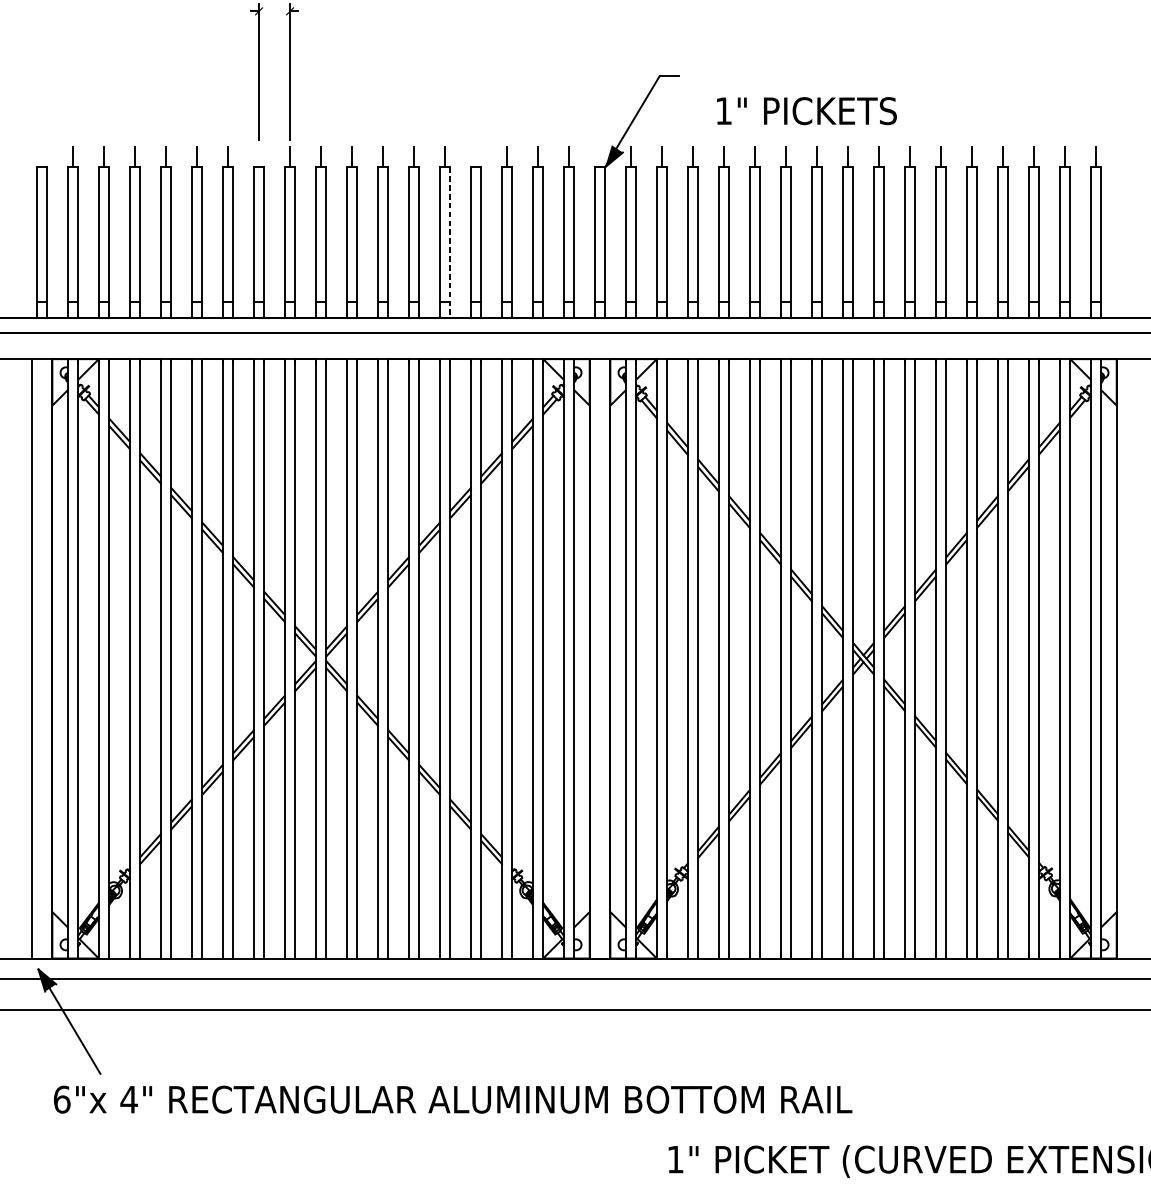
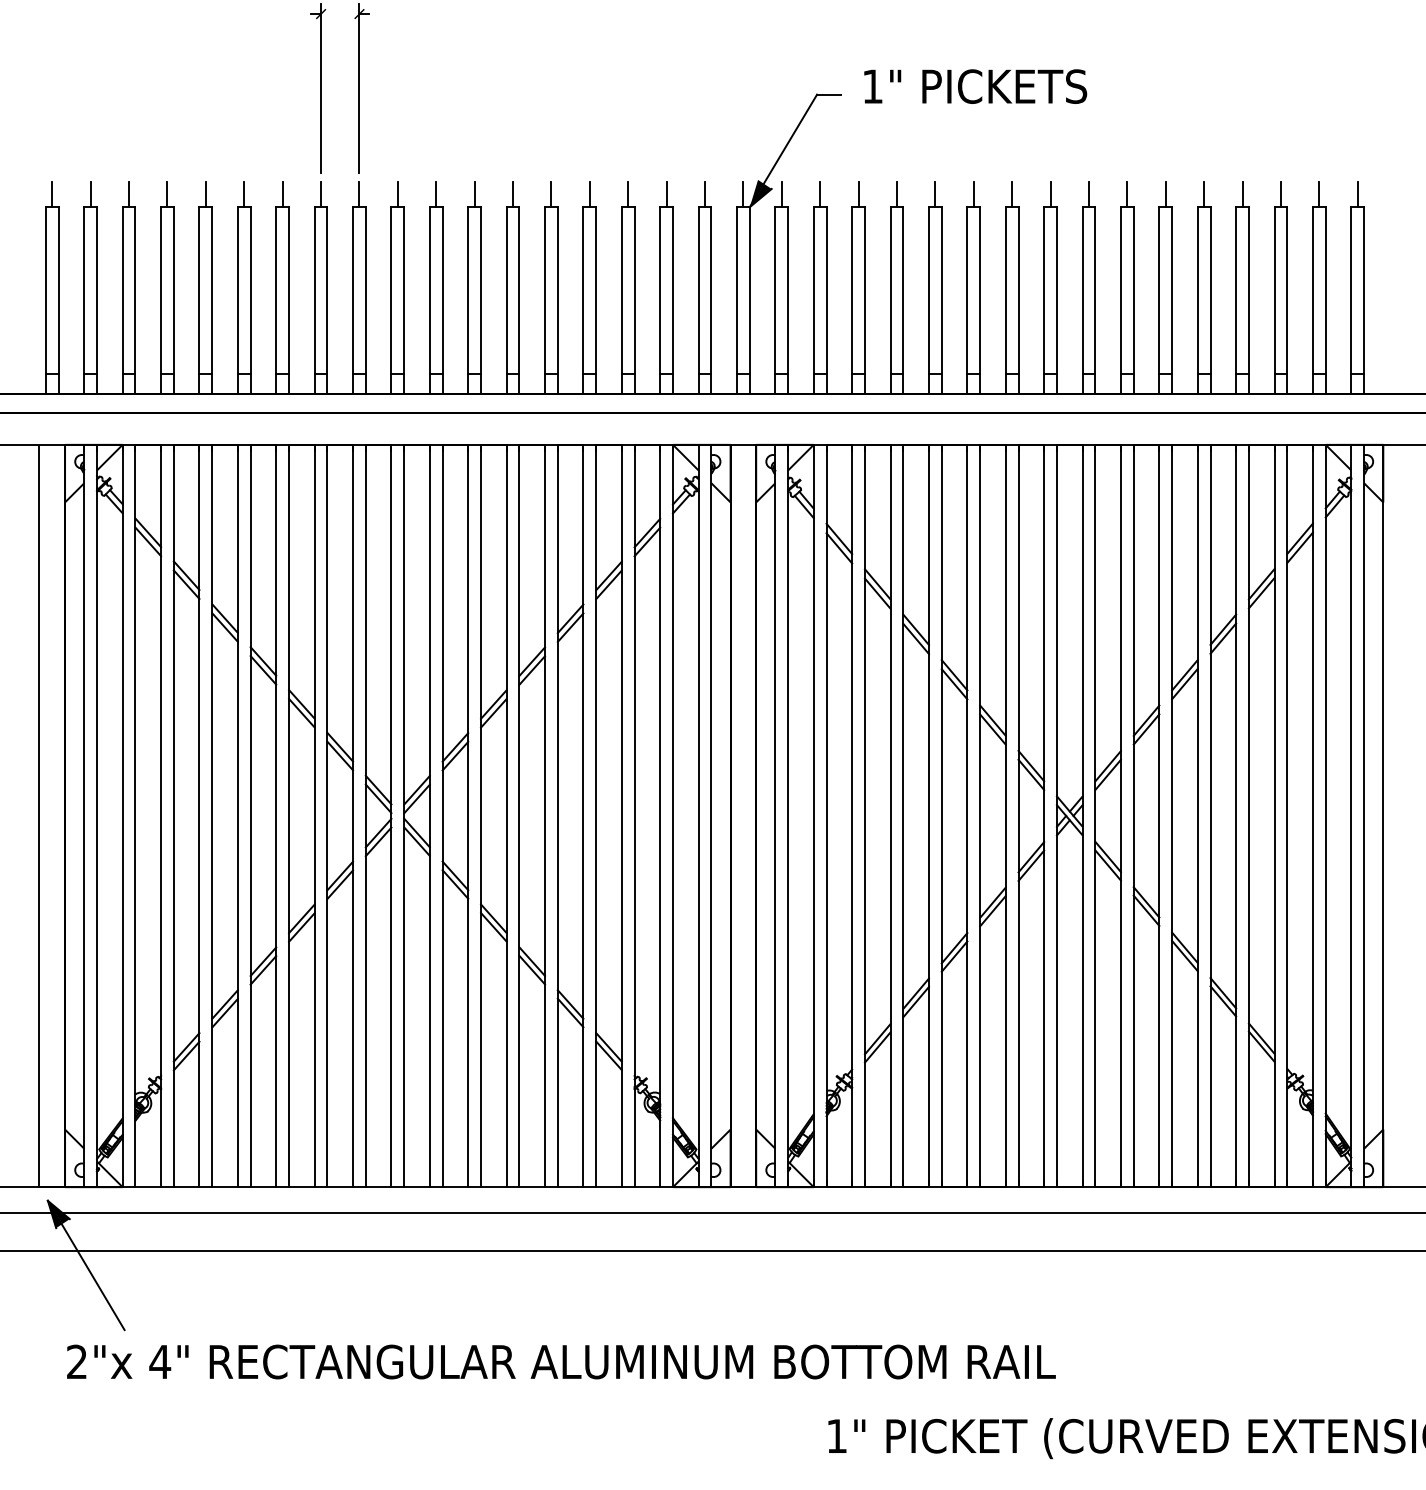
text: (806, 111) -> (975, 86), moved
line: (42, 157) -> (52, 194), added
line: (259, 157) -> (321, 194), added
line: (475, 157) -> (589, 194), added
line: (600, 157) -> (743, 194), added
line: (449, 242) -> (557, 300), dashed -> solid
text: (62, 1099) -> (77, 1361), 6"x -> 2"x

